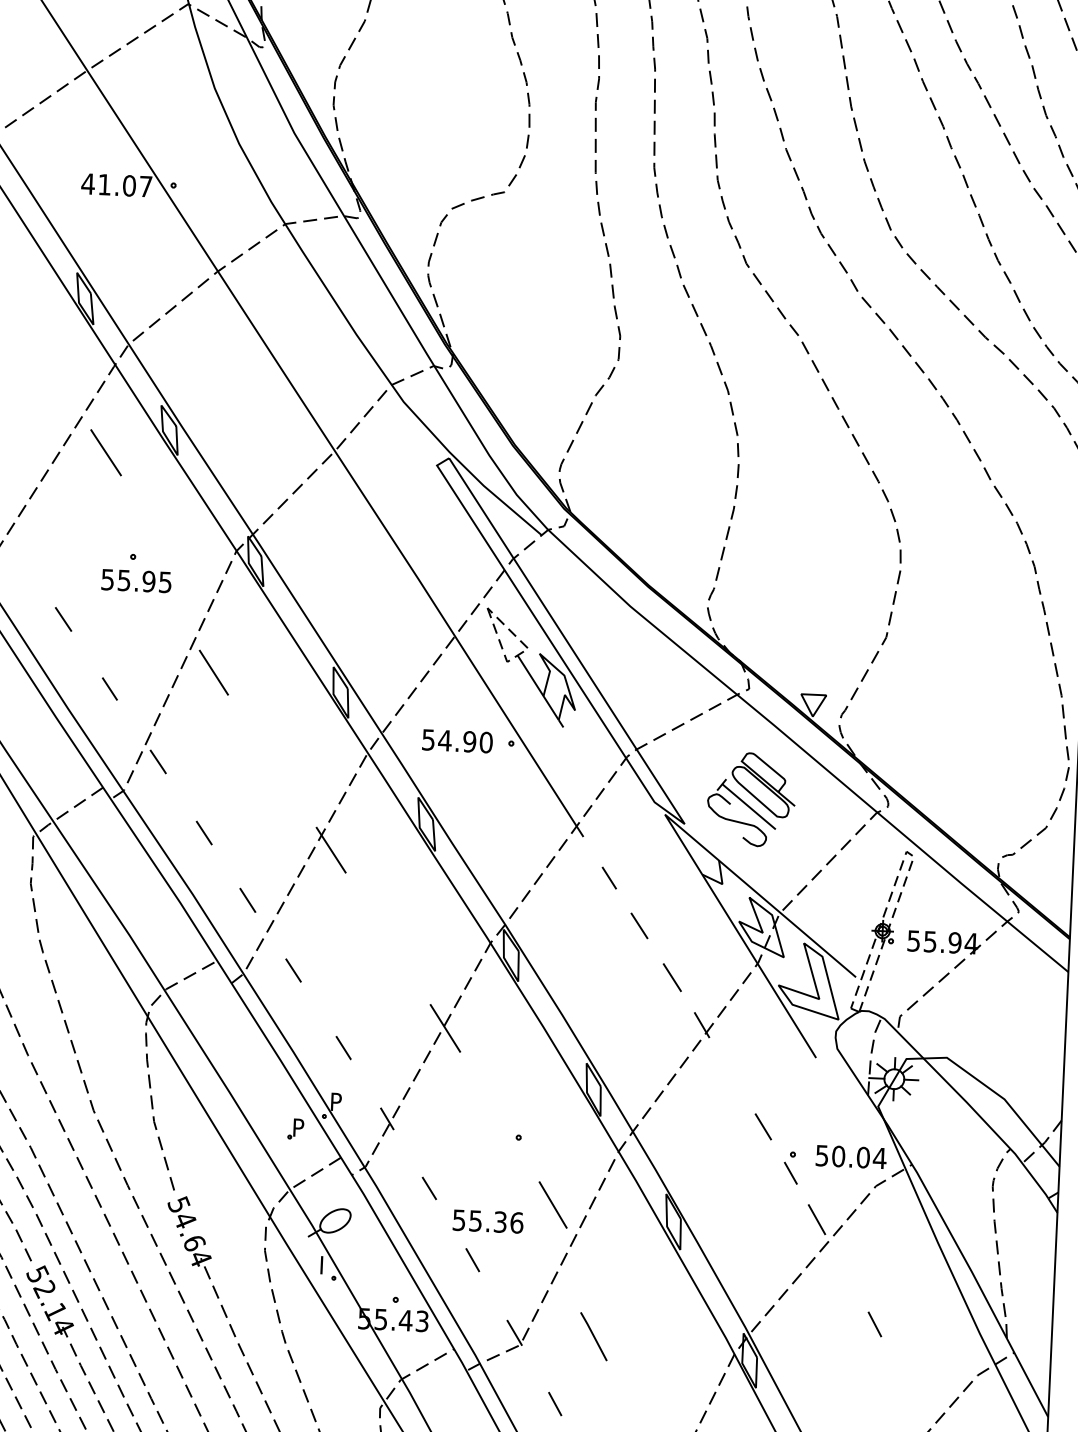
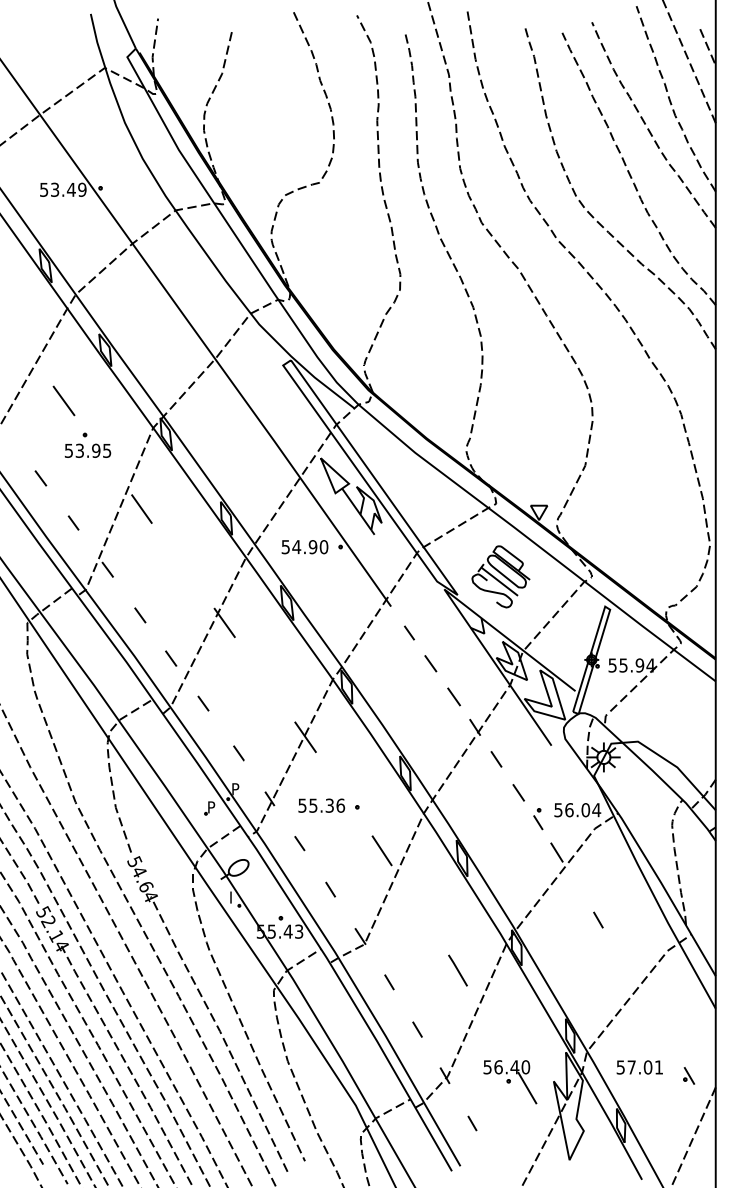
text: (115, 184) -> (62, 189), 41.07 -> 53.49
line: (105, 452) -> (63, 400), moved
text: (123, 578) -> (79, 449), 55.95 -> 53.95
line: (518, 655) -> (342, 488), dashed -> solid
line: (908, 853) -> (606, 607), dashed -> solid
line: (732, 1075) -> (496, 759), added
text: (838, 1155) -> (569, 809), 50.04 -> 56.04
text: (487, 1221) -> (321, 805), moved
line: (593, 1336) -> (457, 970), moved

